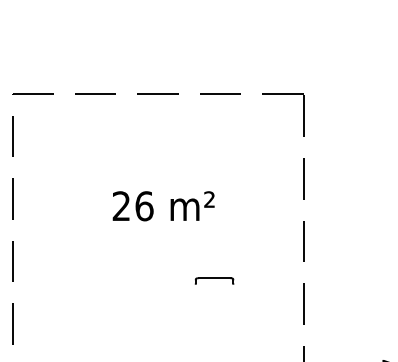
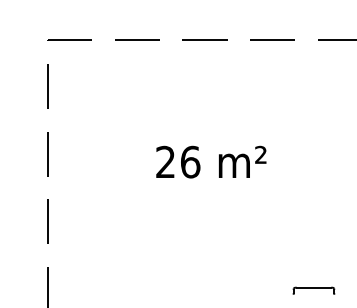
part: (214, 280) -> (313, 290), moved

